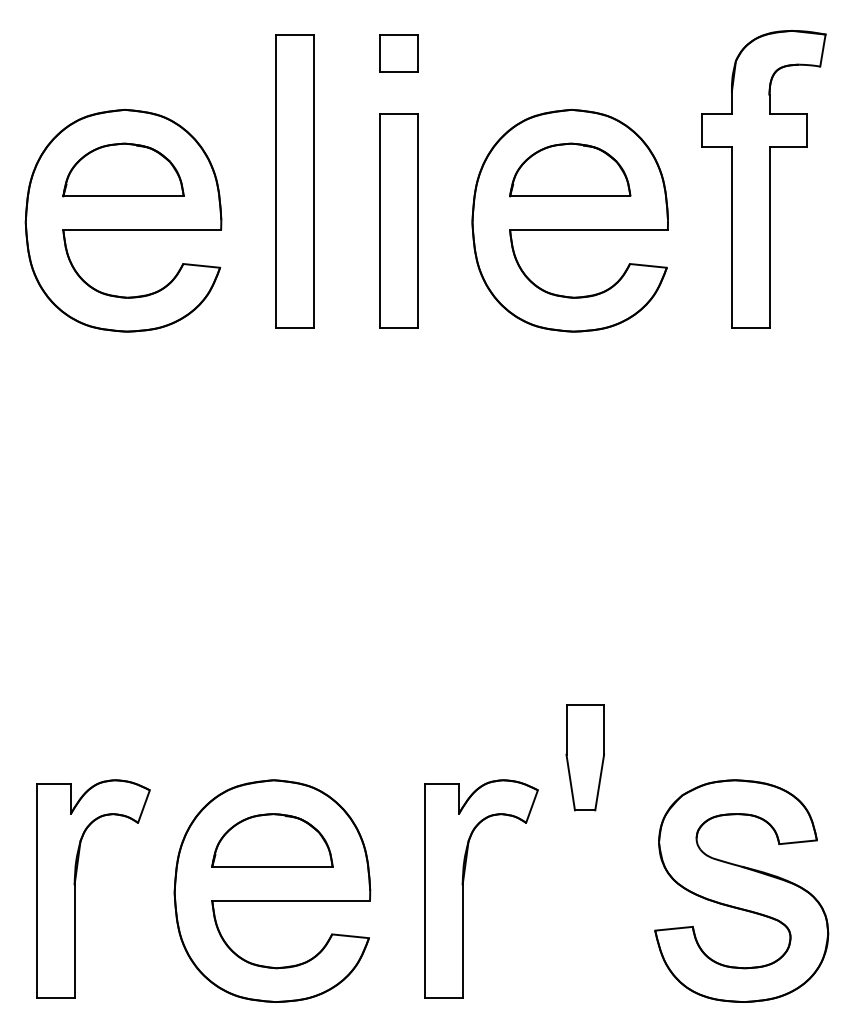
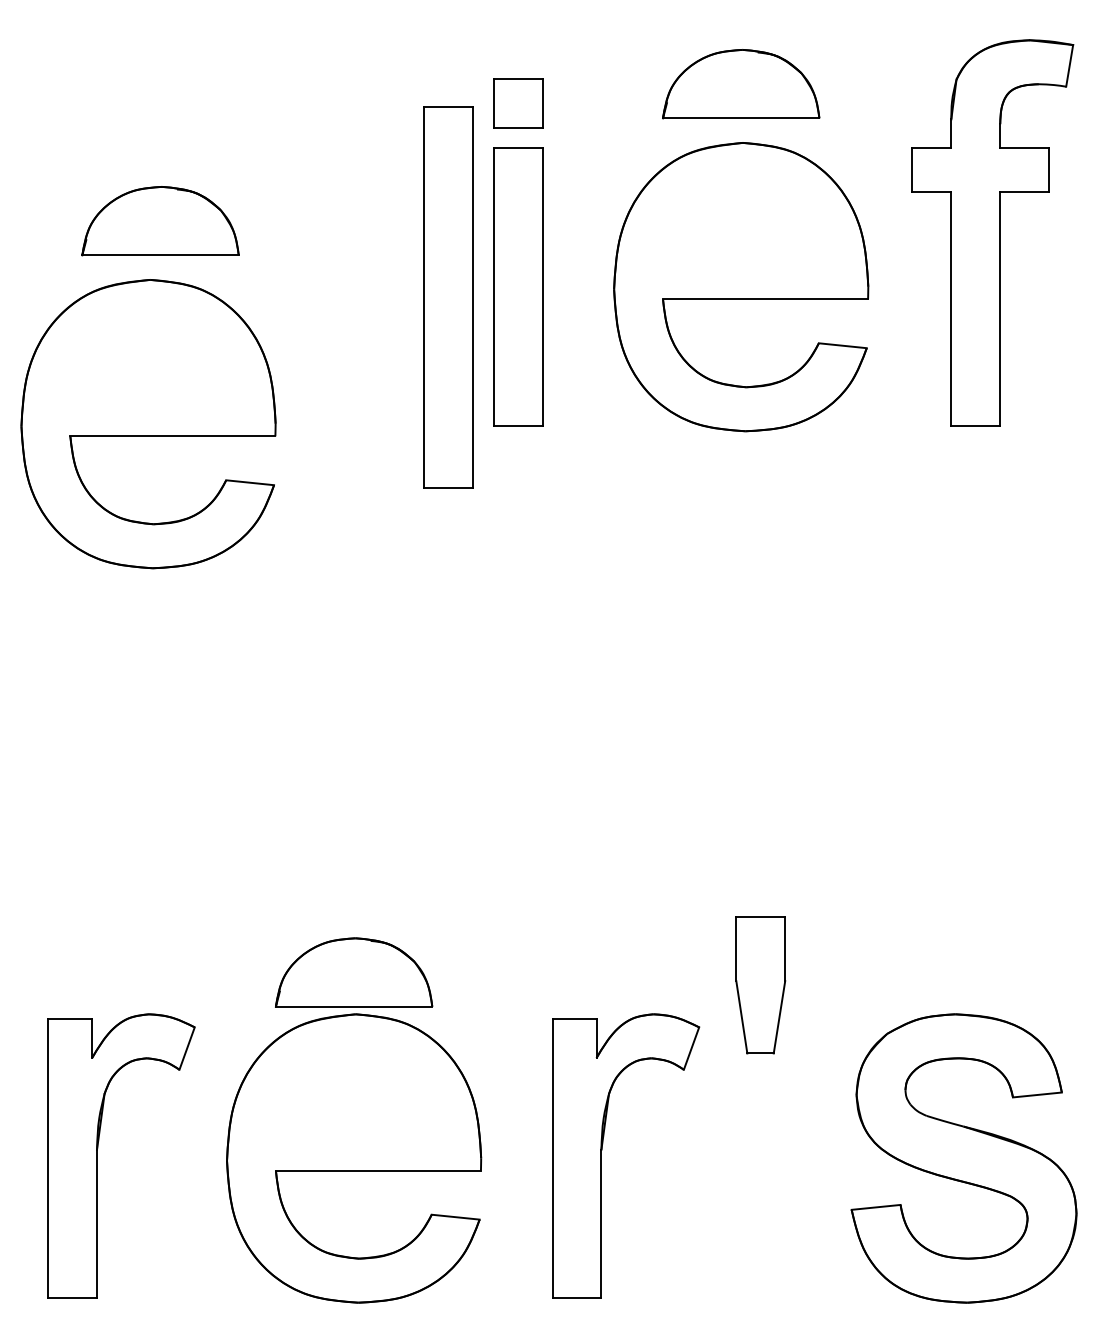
part: (398, 53) -> (518, 103), moved
part: (570, 170) -> (741, 84), moved
part: (295, 181) -> (448, 297), moved
part: (123, 221) -> (148, 424), moved
part: (272, 840) -> (354, 972), moved

